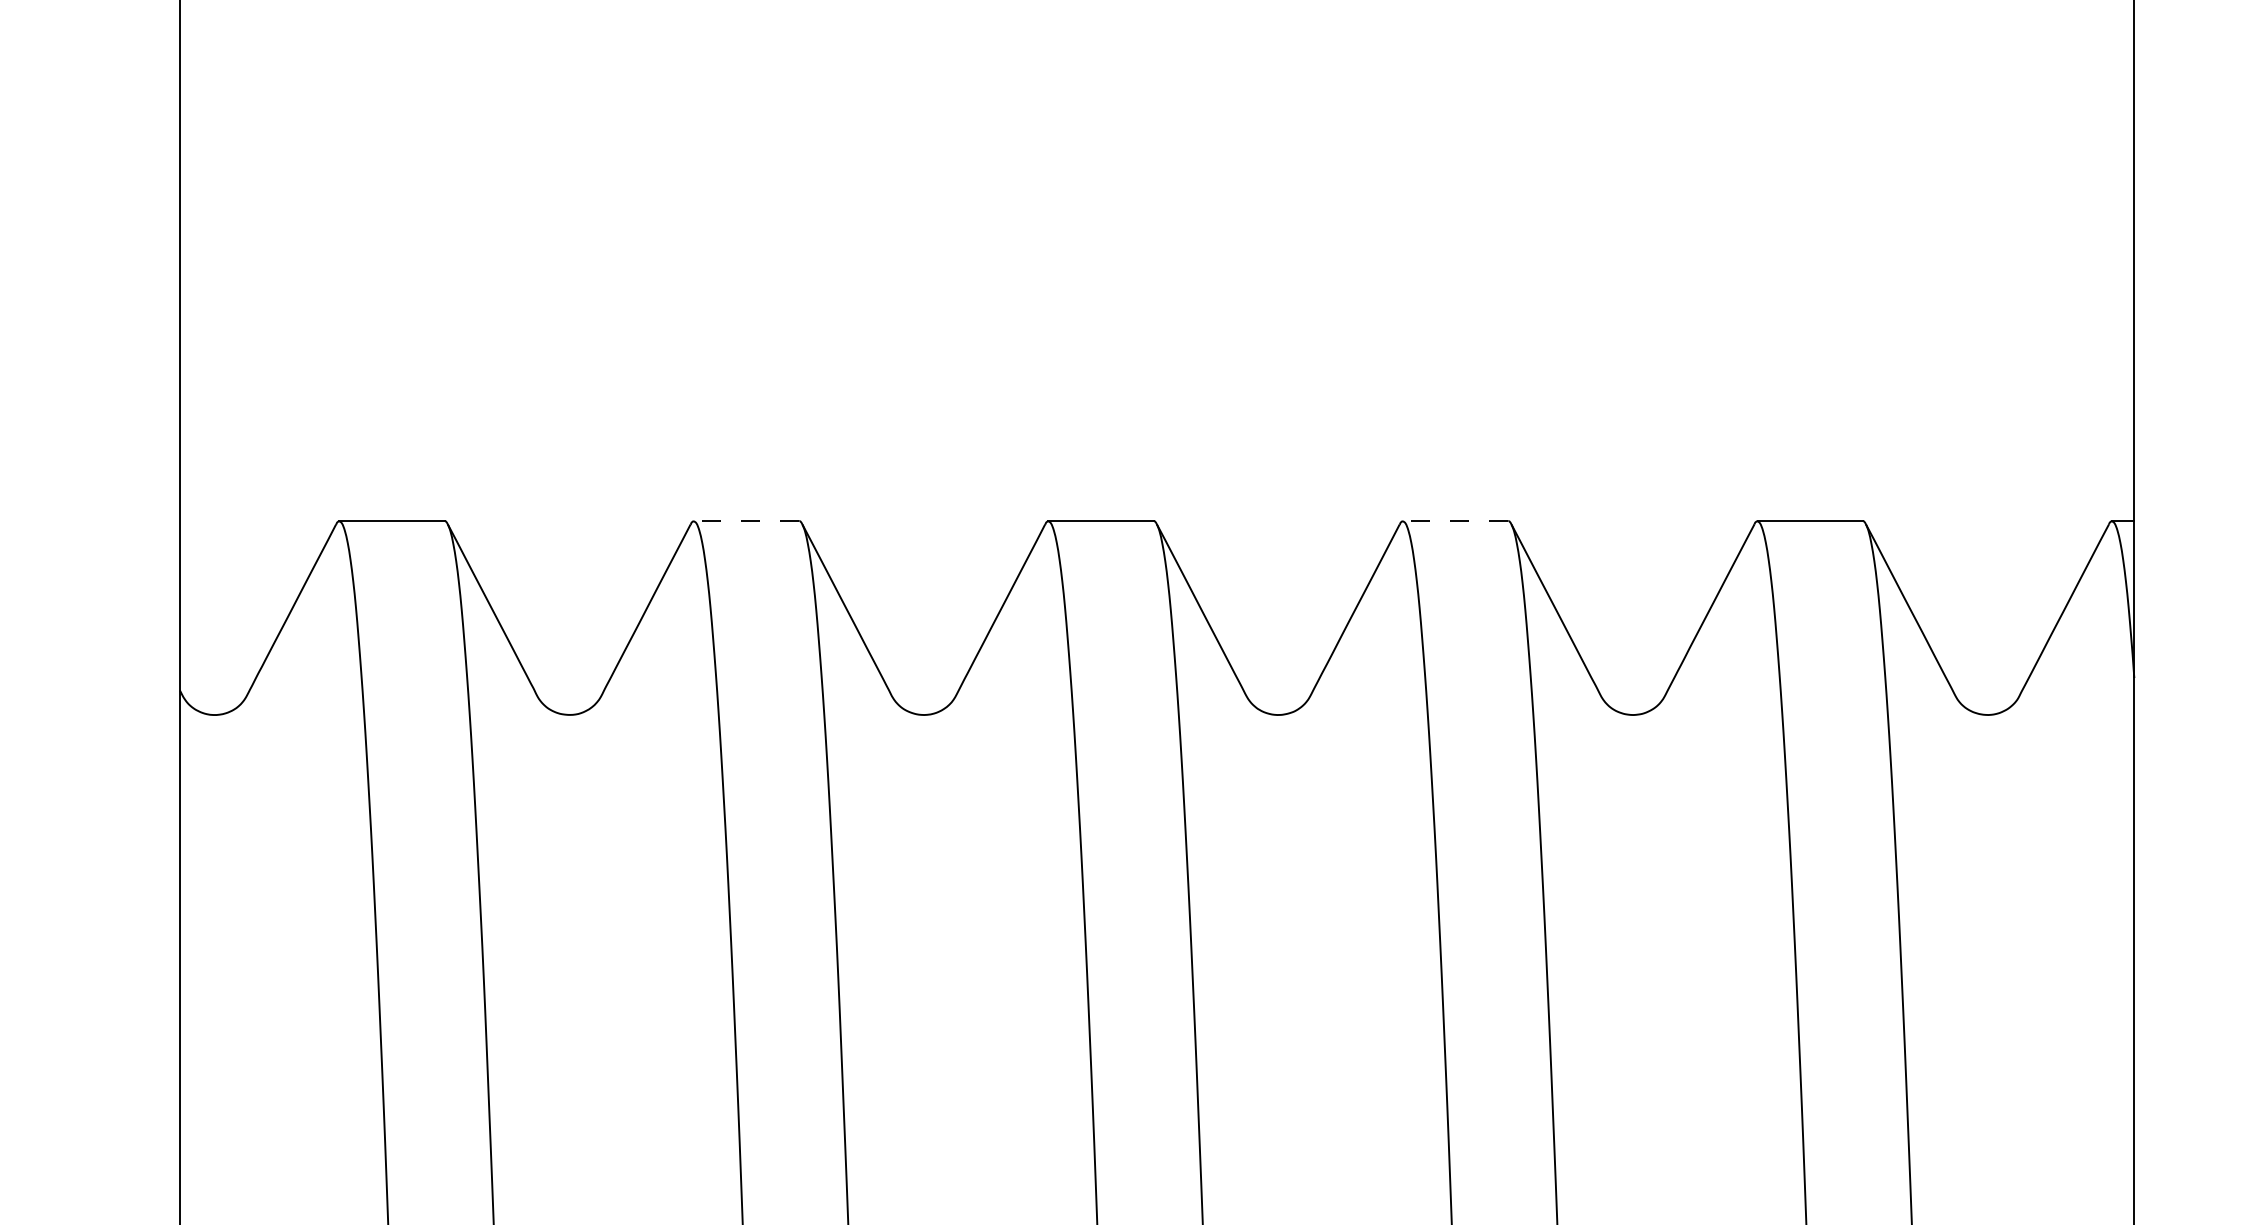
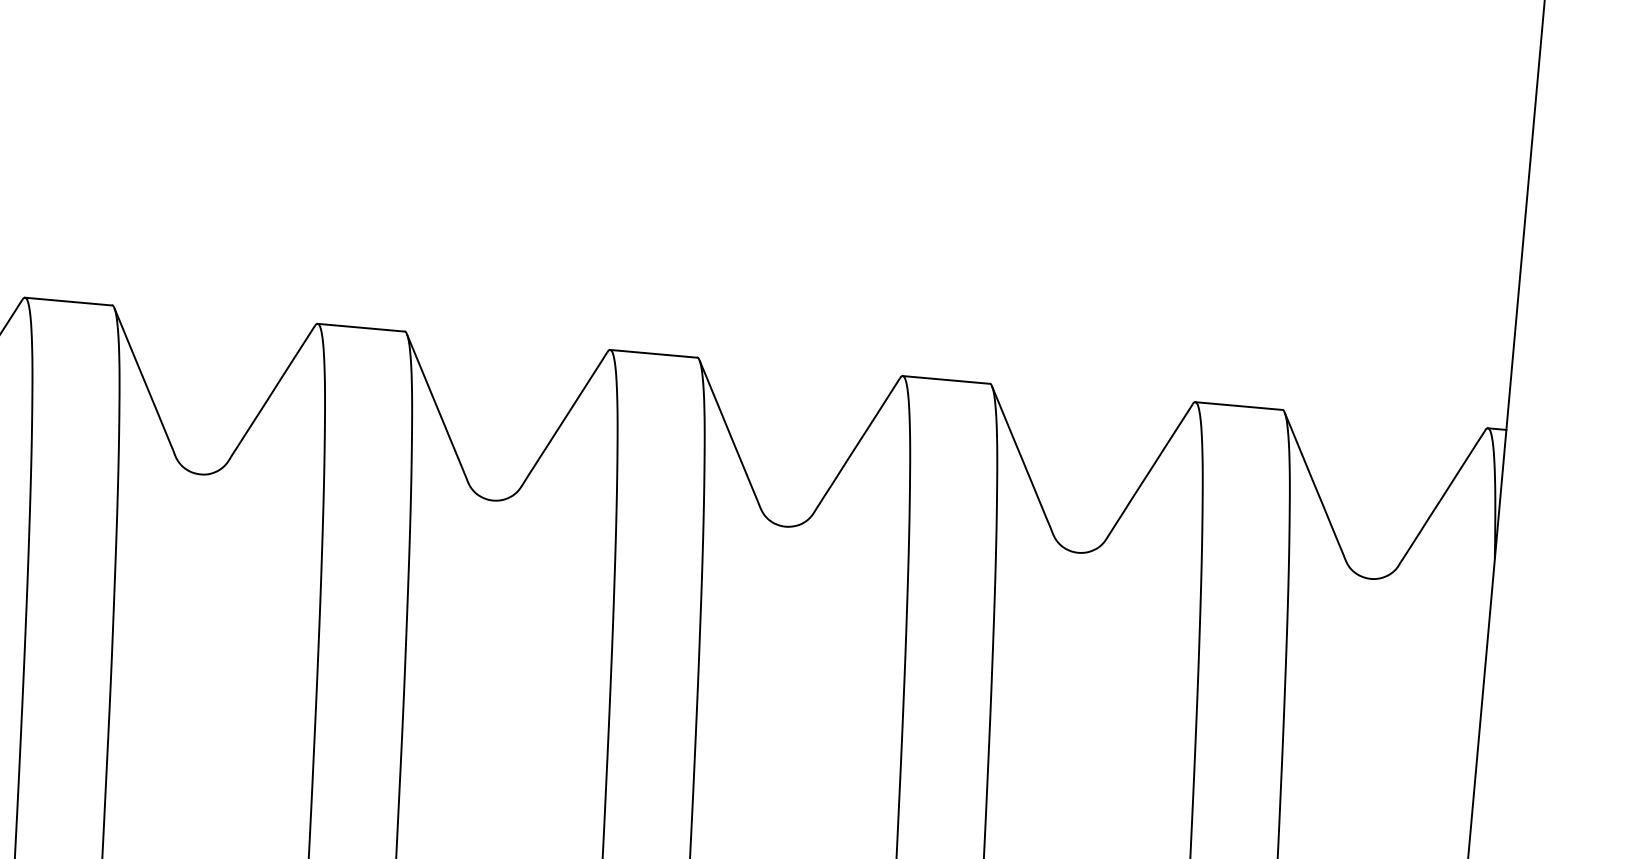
line: (746, 521) -> (361, 327), dashed -> solid
line: (1455, 521) -> (946, 380), dashed -> solid

